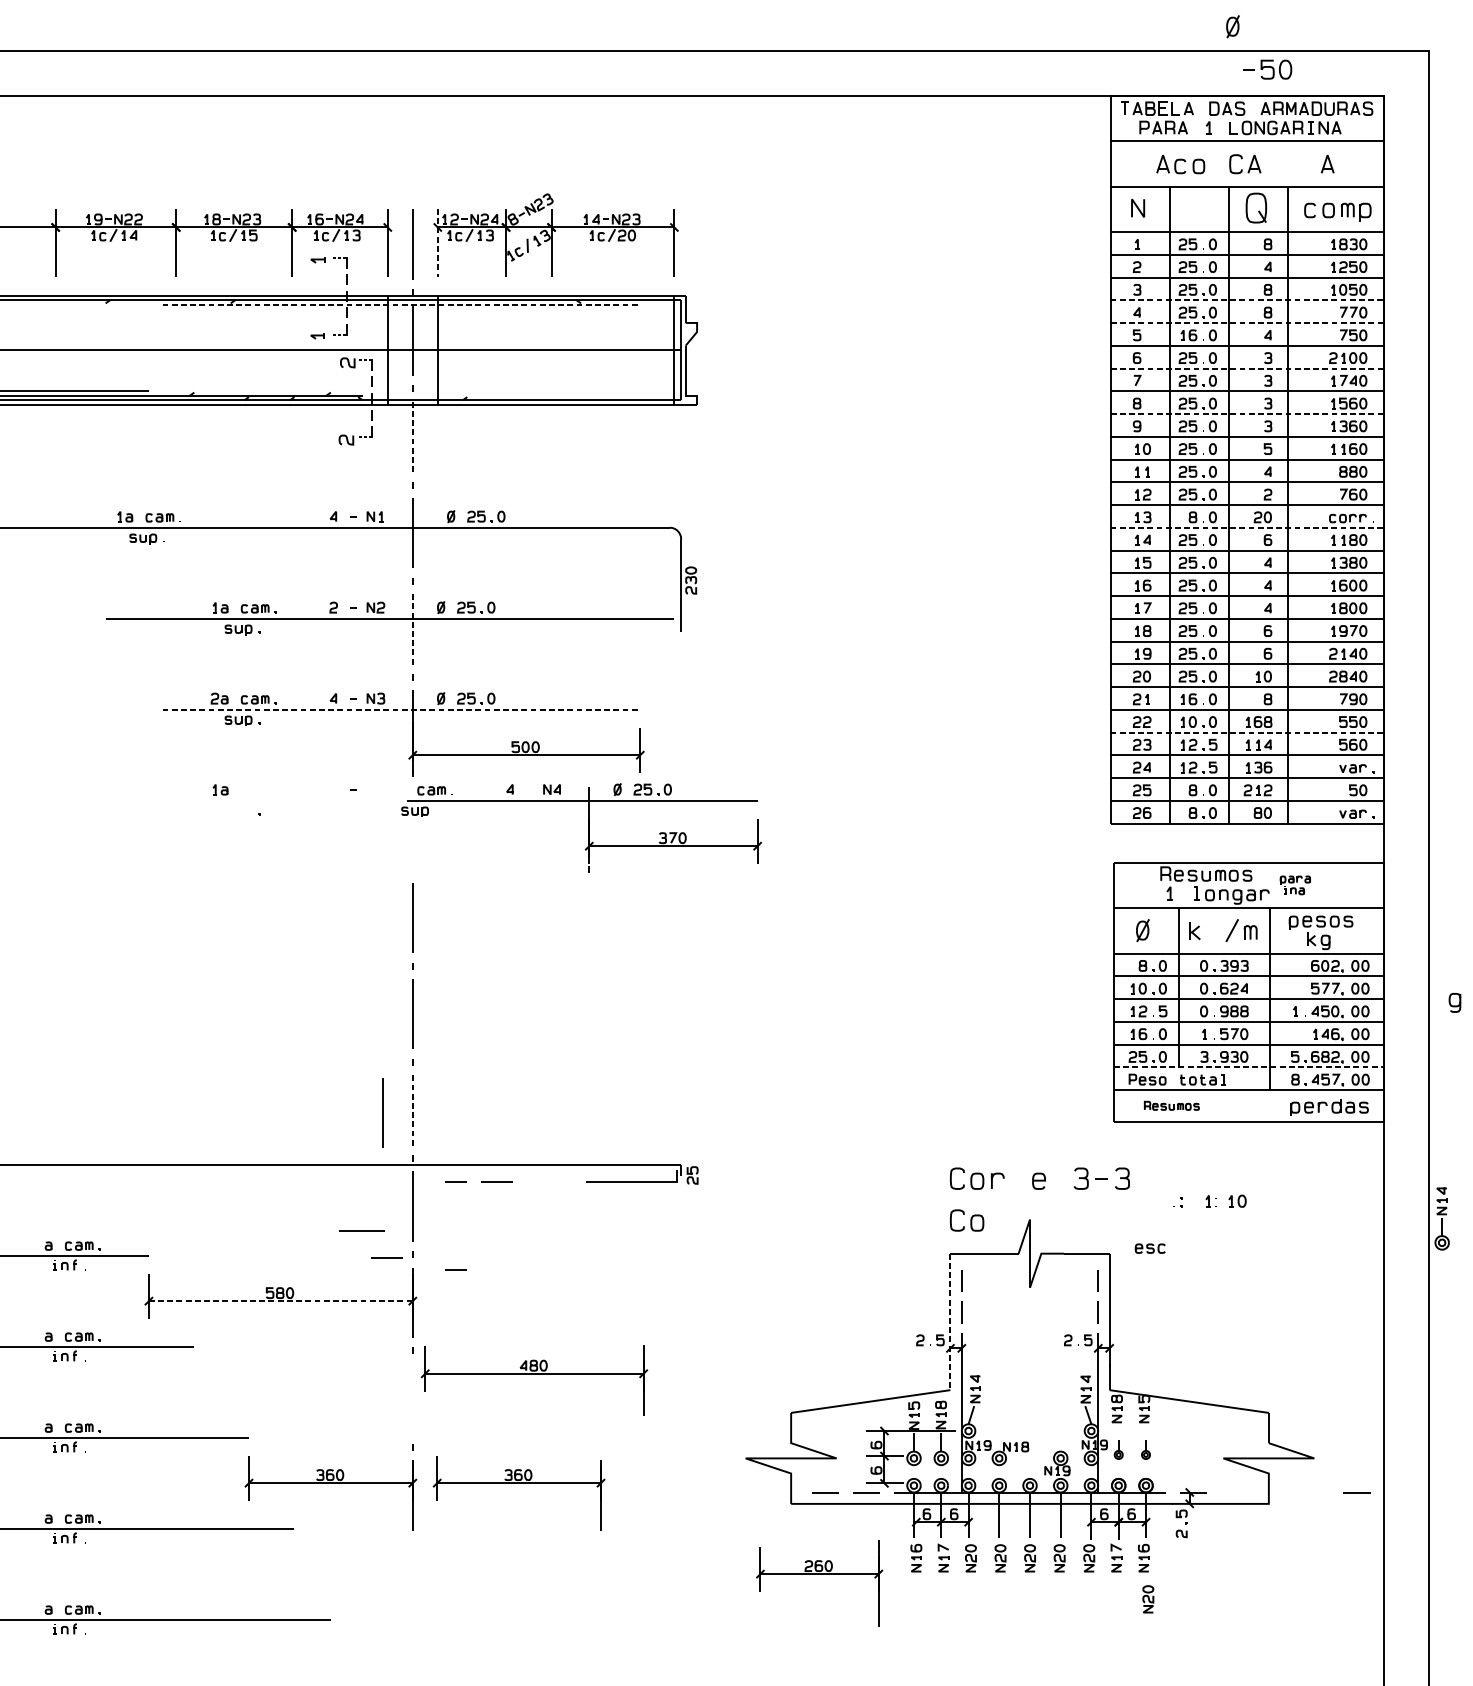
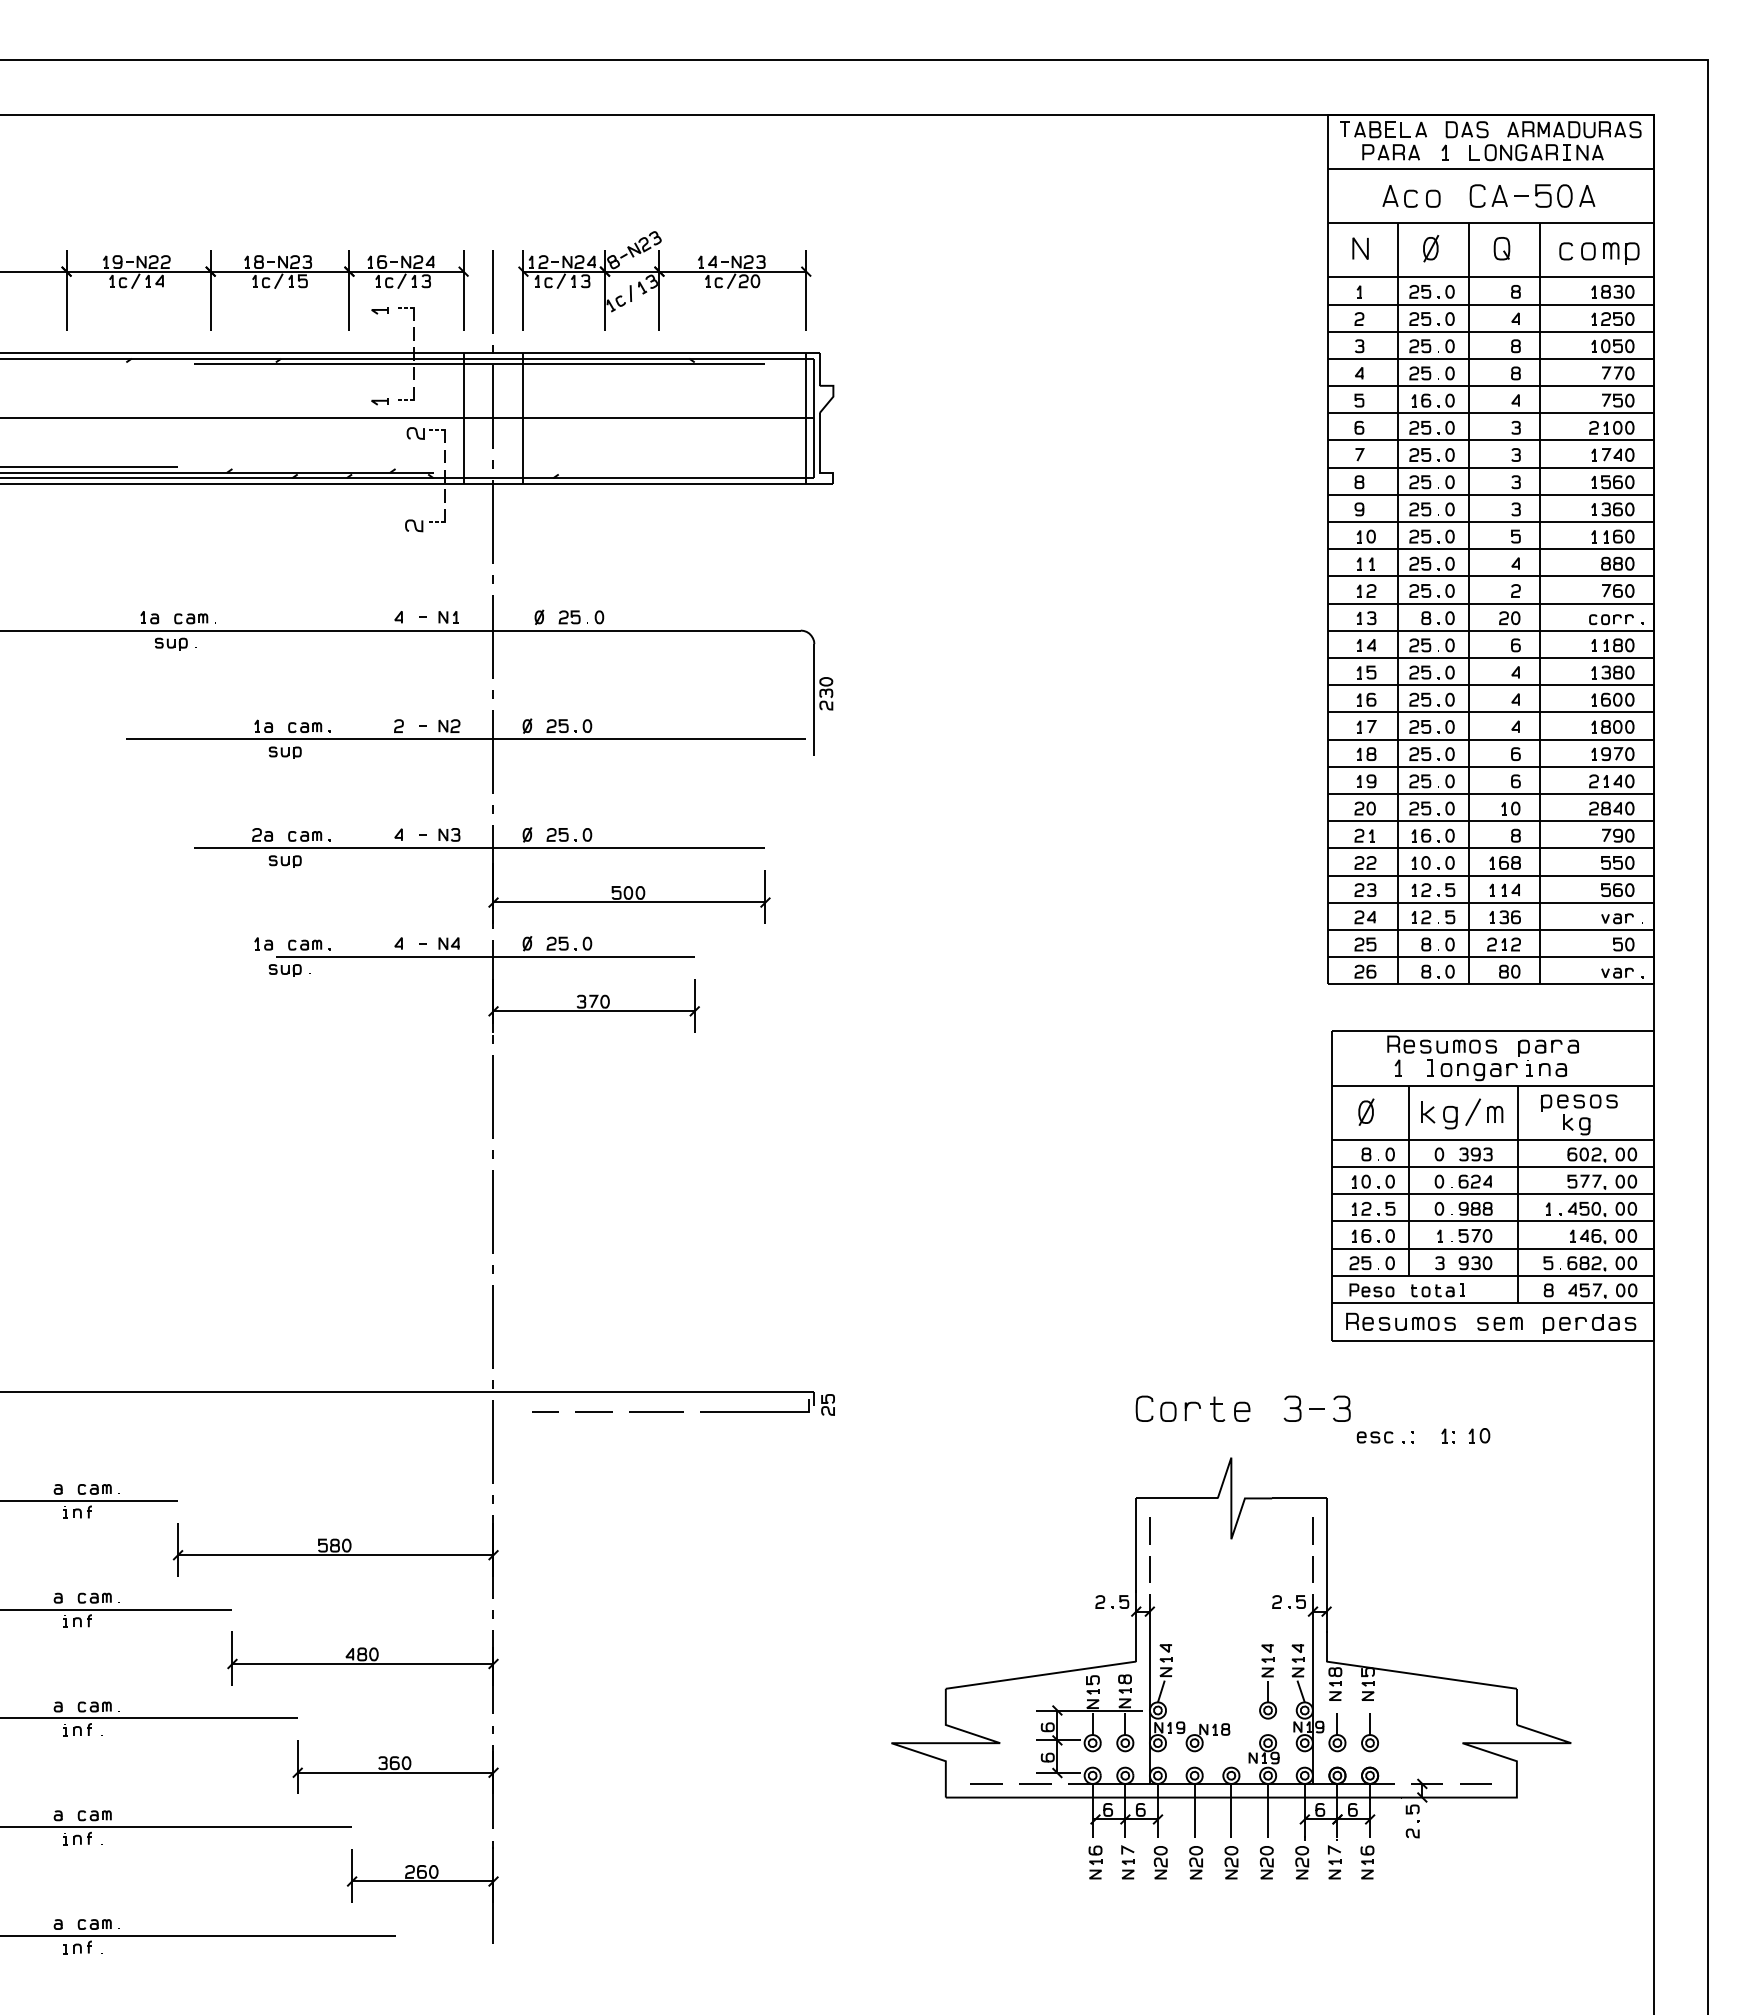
part: (1233, 26) -> (1431, 248), moved
part: (1267, 69) -> (1543, 195), moved
part: (1255, 208) -> (1501, 248), size x0.62
line: (437, 243) -> (523, 290), dashed -> solid
line: (1247, 300) -> (1491, 358), dashed -> solid
line: (401, 305) -> (479, 364), dashed -> solid
line: (1246, 323) -> (1490, 386), dashed -> solid
line: (1246, 368) -> (1490, 440), dashed -> solid
line: (1246, 413) -> (1490, 494), dashed -> solid
line: (412, 436) -> (493, 521), dashed -> solid
line: (1247, 527) -> (1491, 630), dashed -> solid
line: (412, 628) -> (493, 751), dashed -> solid
line: (401, 709) -> (479, 848), dashed -> solid
line: (1247, 732) -> (1491, 875), dashed -> solid
part: (588, 827) -> (492, 989), moved
part: (1295, 884) -> (1548, 1057), size x1.67
part: (1455, 1002) -> (1450, 1117), moved
line: (1249, 1067) -> (1493, 1275), dashed -> solid
part: (1171, 1105) -> (1400, 1321), size x1.67
part: (1254, 1107) -> (1499, 1323), added
line: (412, 1109) -> (493, 1326), dashed -> solid
line: (381, 1112) -> (456, 1329), removed
part: (1018, 1178) -> (1217, 1408), added
part: (1442, 1218) -> (1268, 1681), moved
part: (966, 1220) -> (1155, 1458), removed
line: (361, 1230) -> (656, 1411), moved
part: (1149, 1248) -> (1374, 1437), moved
line: (386, 1257) -> (462, 1502), removed
line: (456, 1268) -> (545, 1516), removed
line: (280, 1301) -> (335, 1555), dashed -> solid
line: (950, 1322) -> (1136, 1580), dashed -> solid
part: (534, 1374) -> (362, 1664), moved
part: (1118, 1449) -> (1337, 1732), size x1.67
part: (1145, 1449) -> (1369, 1732), size x1.67
part: (519, 1483) -> (620, 1773), removed
line: (1356, 1492) -> (1475, 1783), moved
part: (819, 1574) -> (422, 1881), moved
part: (1148, 1599) -> (1372, 1911), removed

